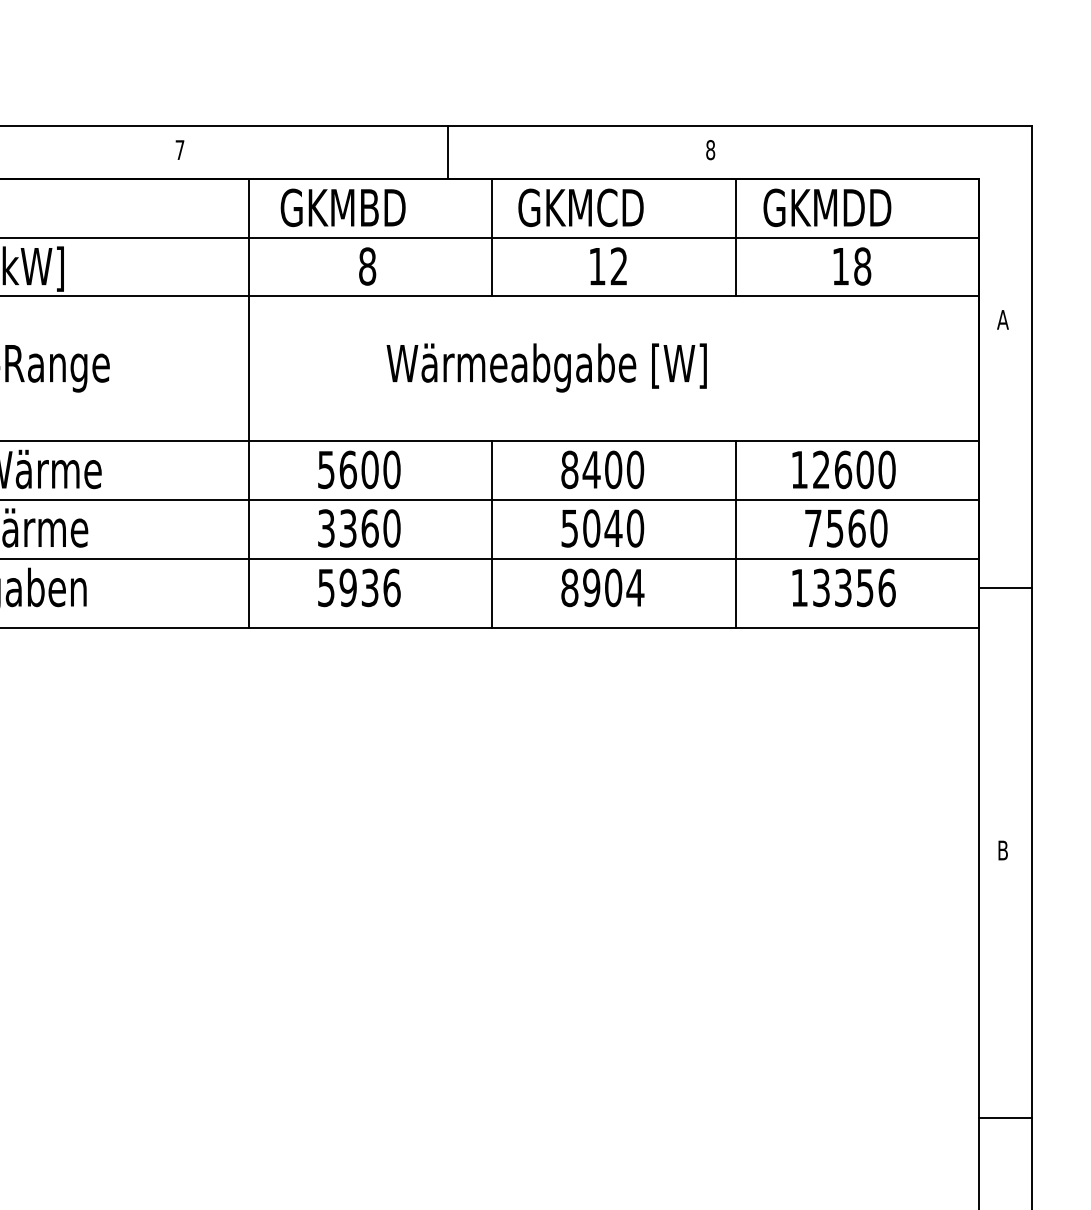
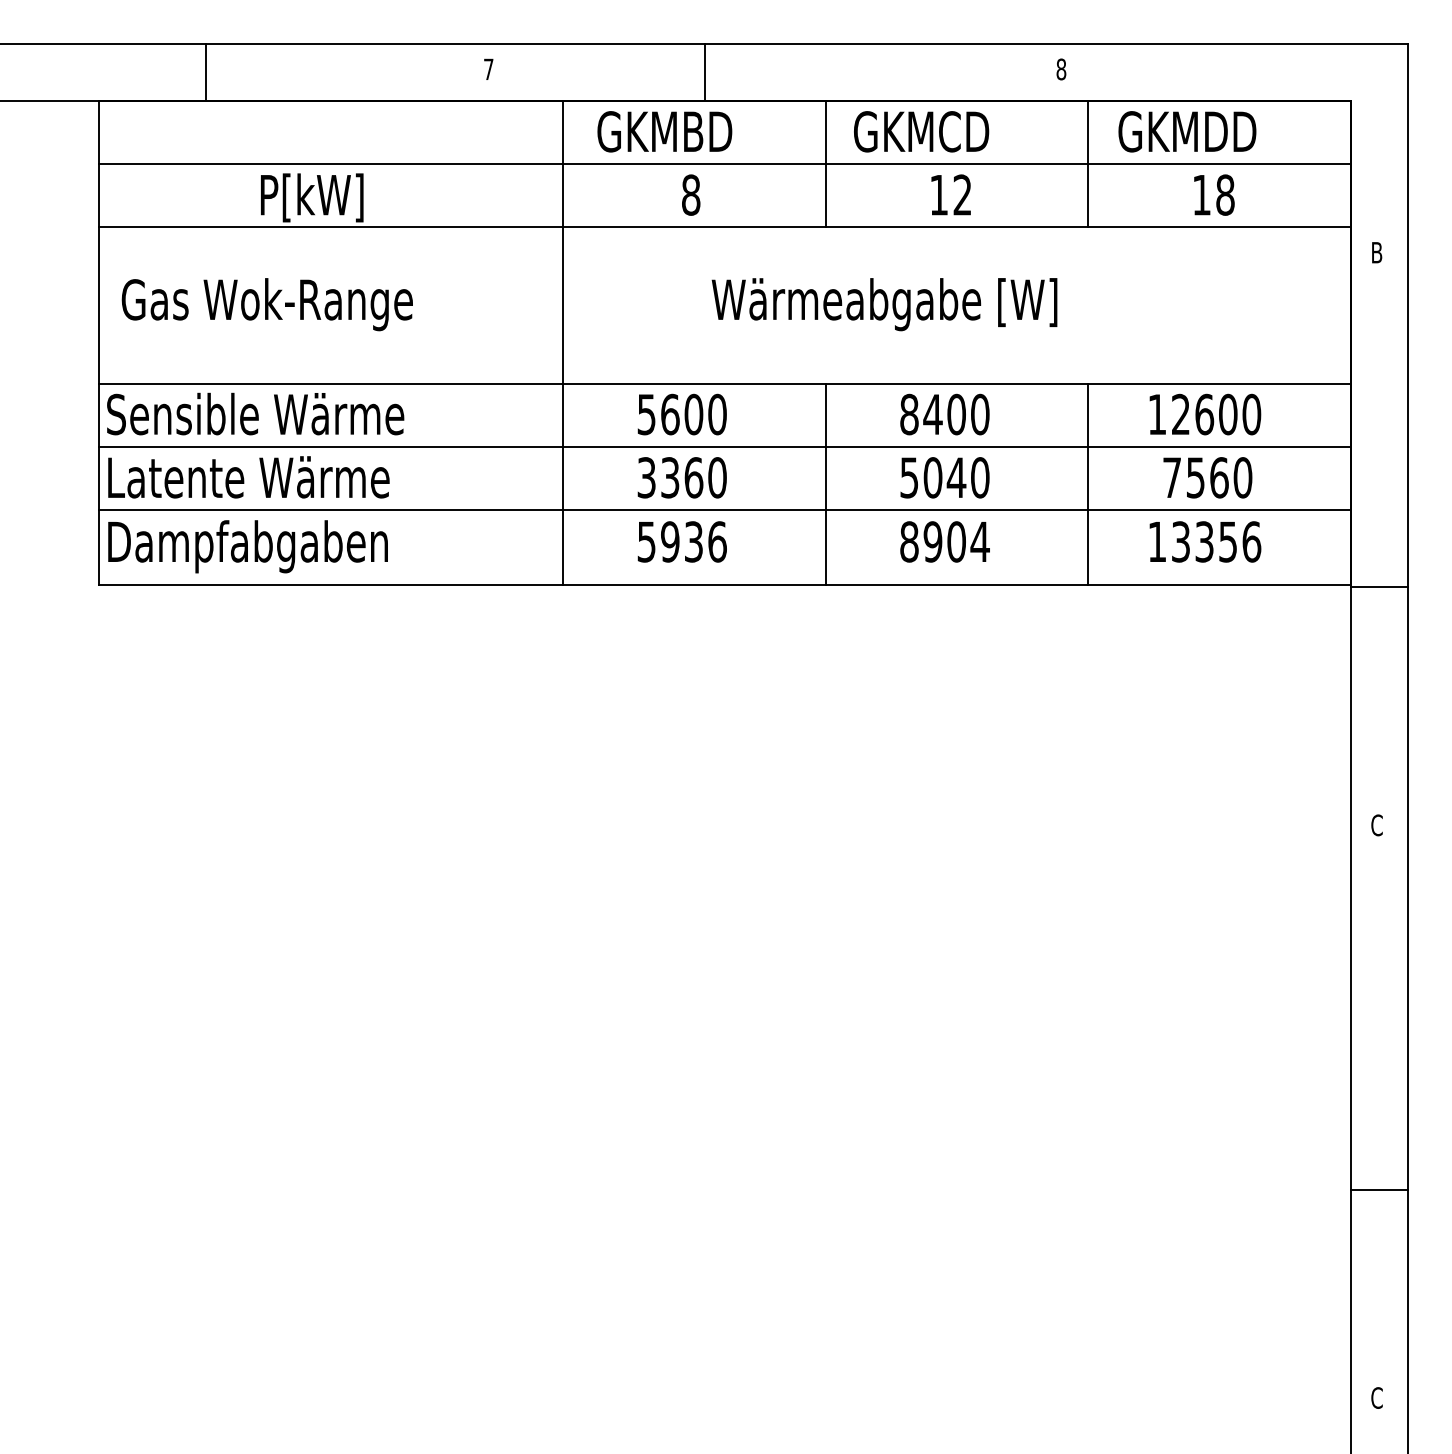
line: (448, 151) -> (705, 71), moved
text: (1002, 319) -> (1376, 252), A -> B
line: (1005, 587) -> (1379, 586), moved
text: (1002, 850) -> (1376, 825), B -> C
line: (1005, 1118) -> (1379, 1190), moved

